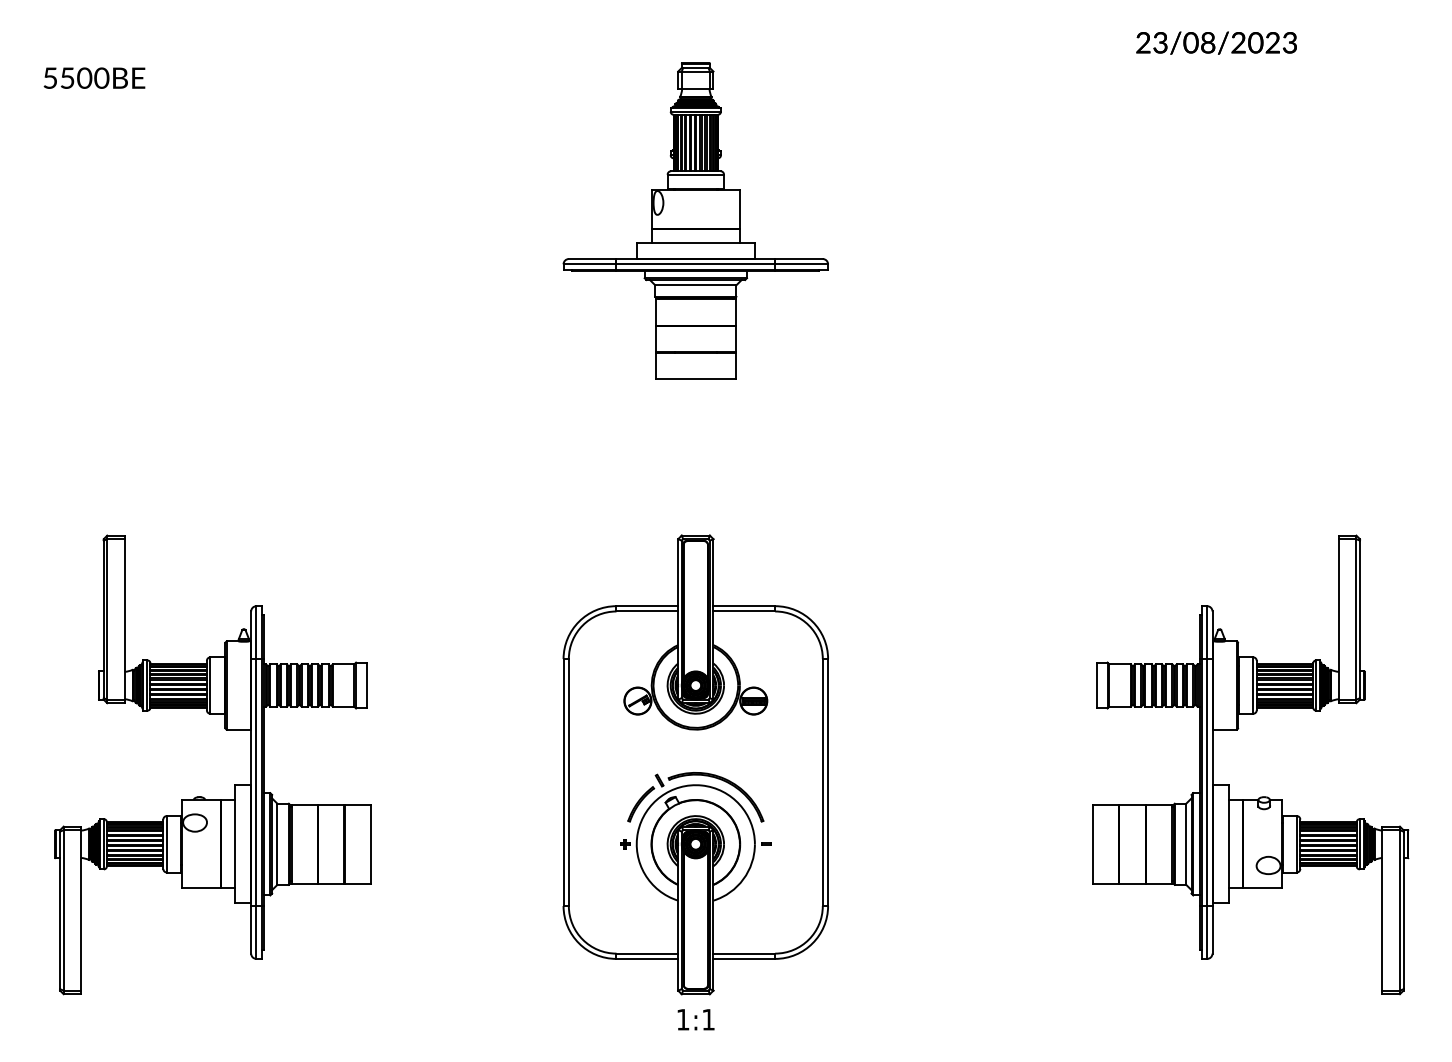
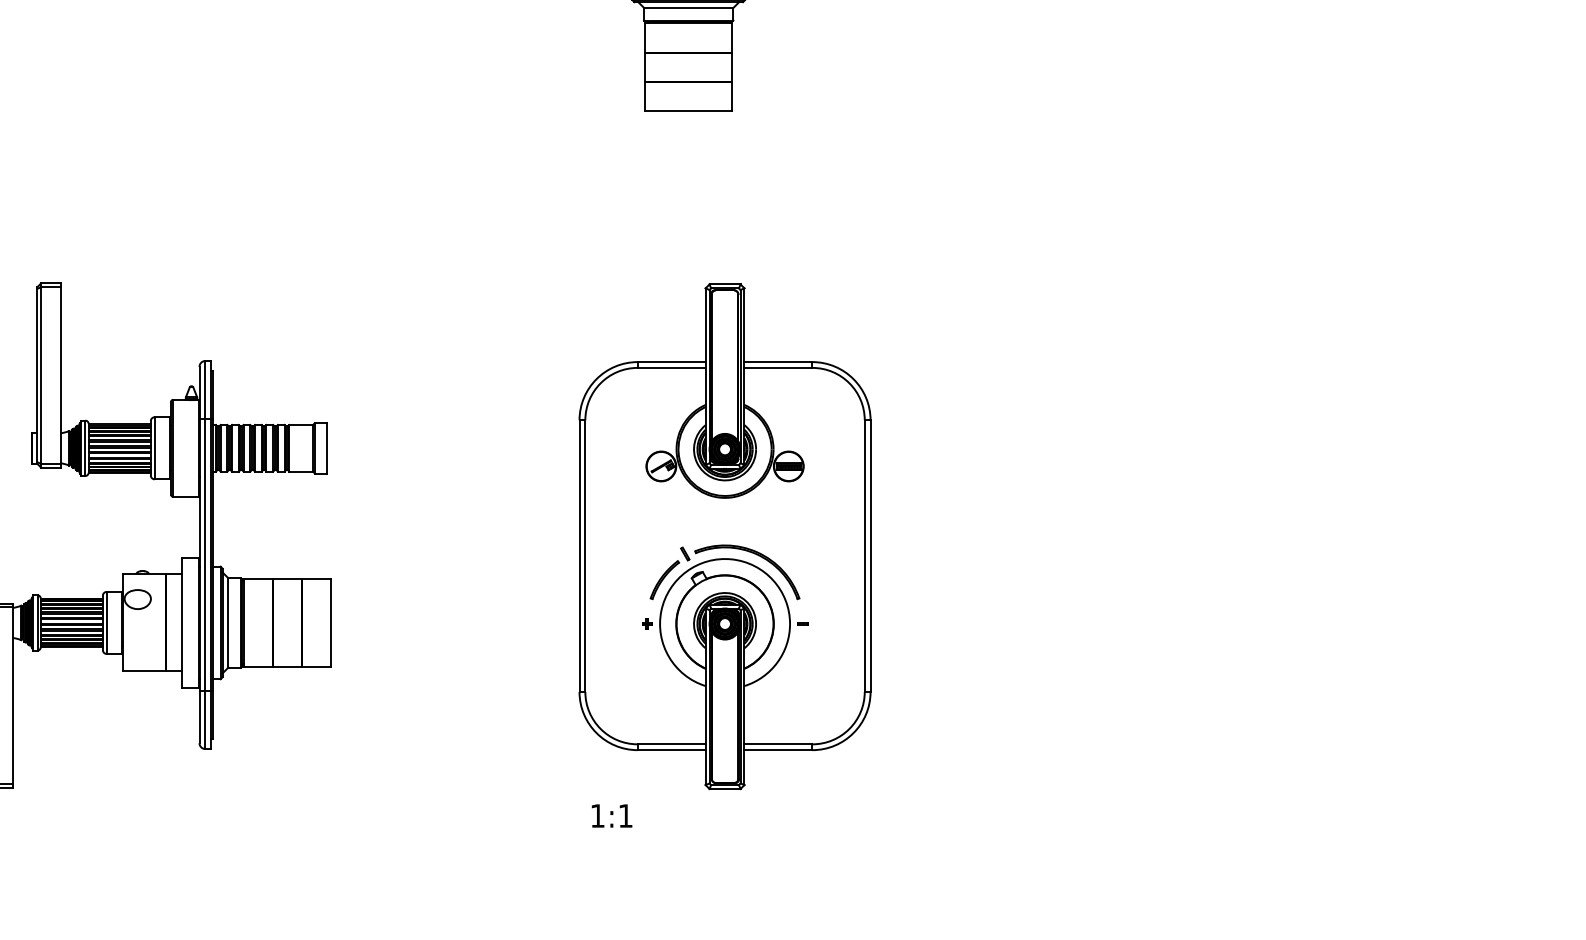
part: (695, 764) -> (724, 536), moved
part: (1229, 784) -> (1275, 557), removed
text: (695, 1019) -> (611, 815), moved

